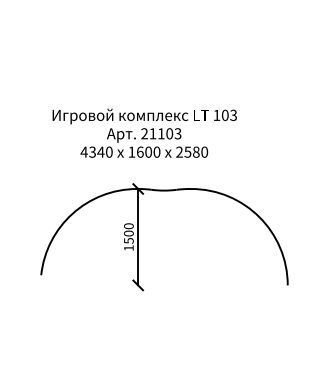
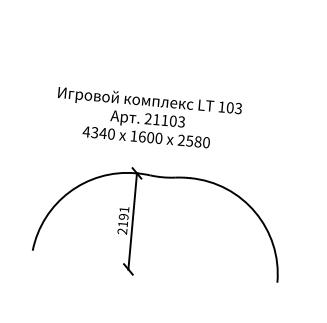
text: (128, 237) -> (123, 220), 1500 -> 2191

